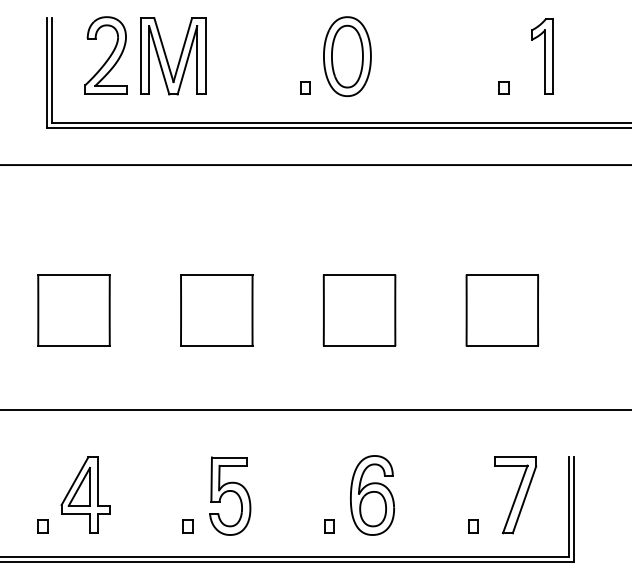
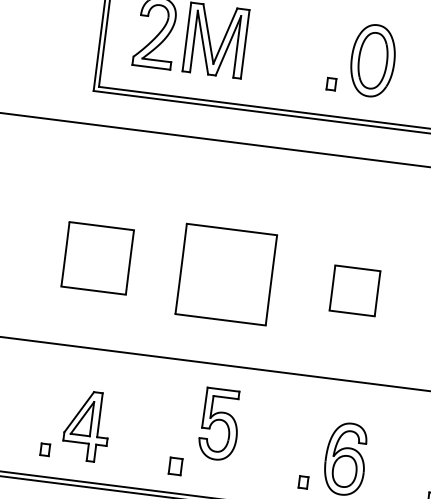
part: (216, 310) -> (226, 274), size x1.4
part: (359, 310) -> (354, 290), size x0.7
part: (230, 495) -> (220, 423), moved
part: (187, 526) -> (175, 465), size x1.4

